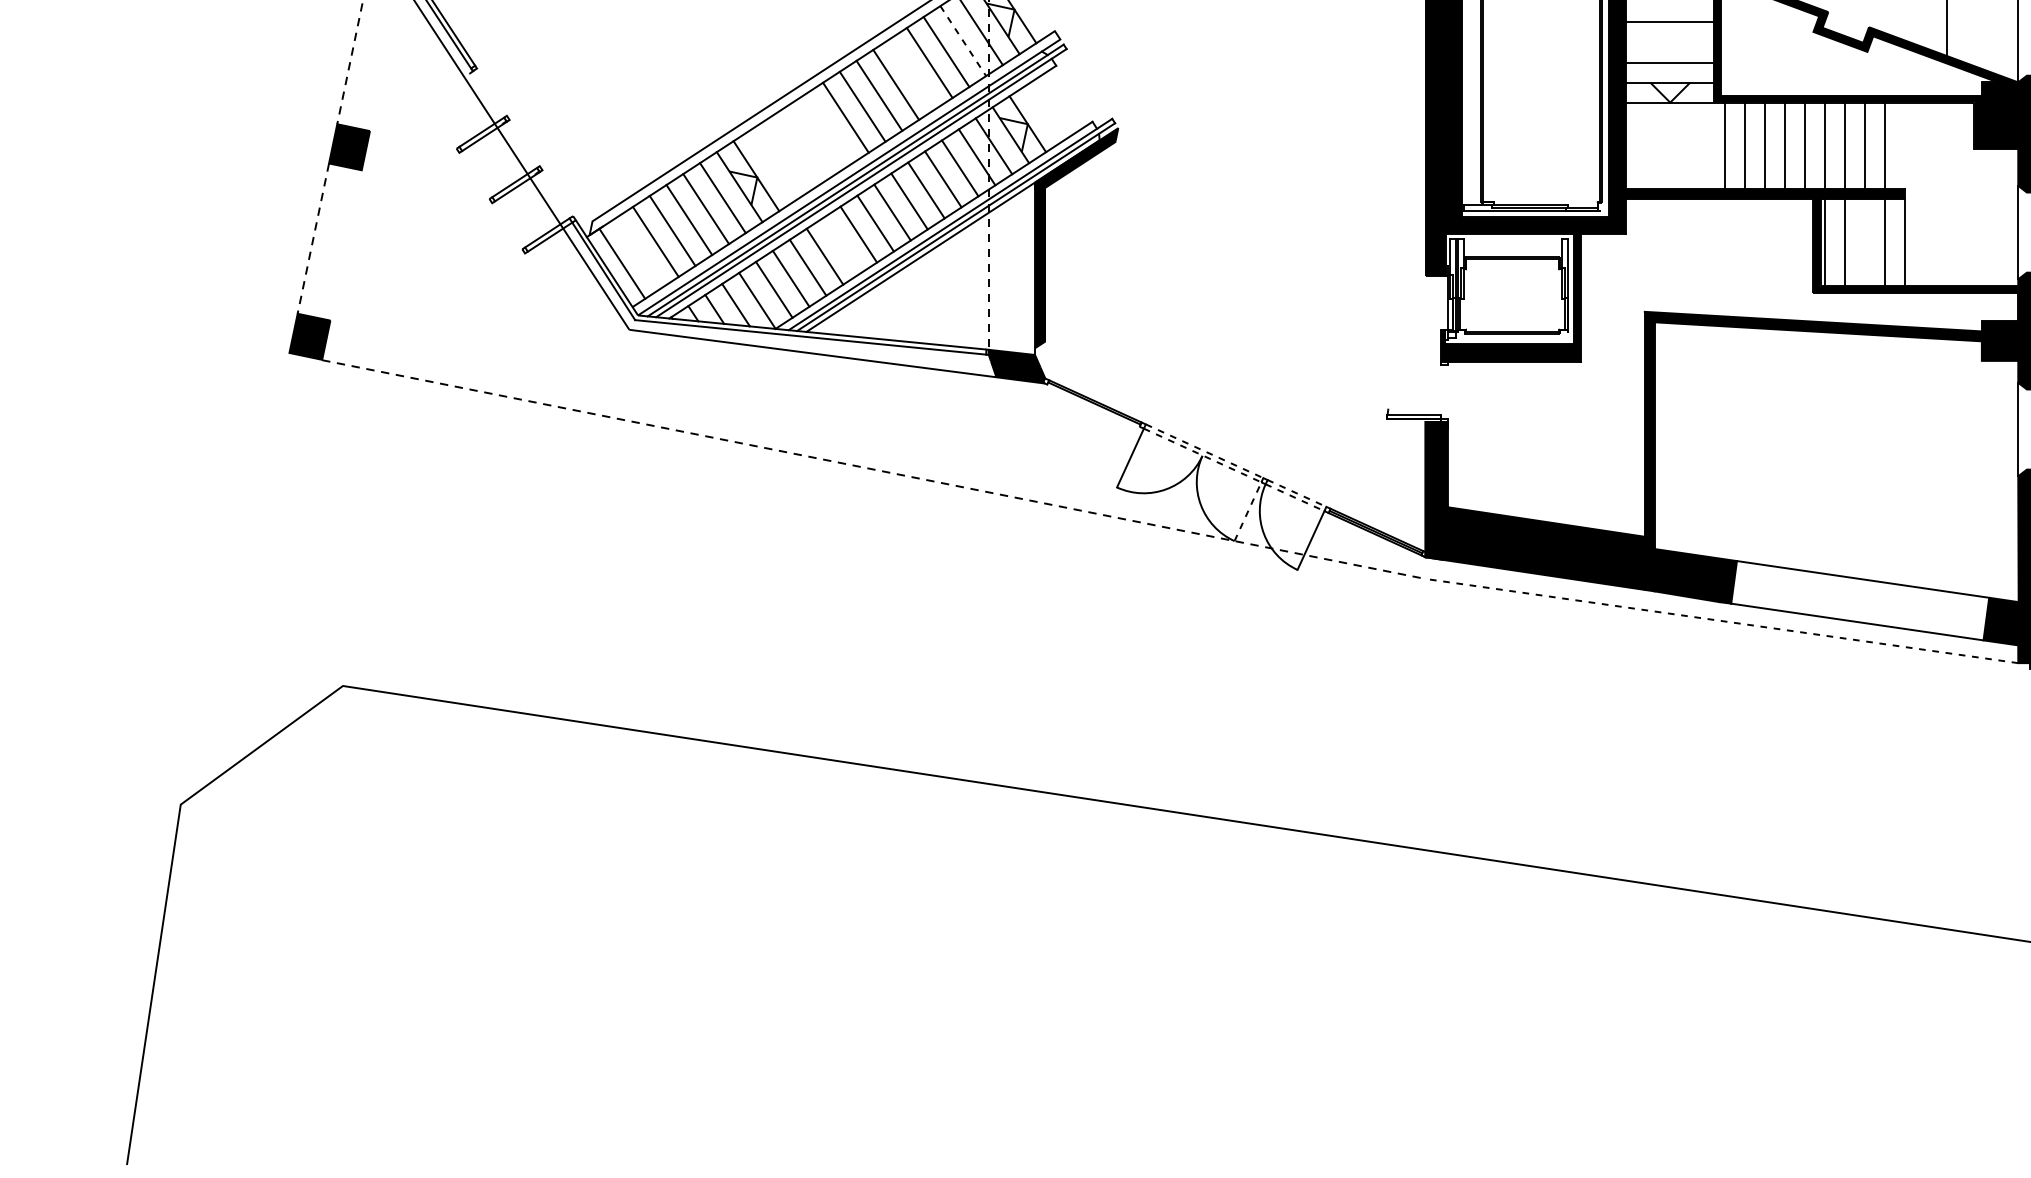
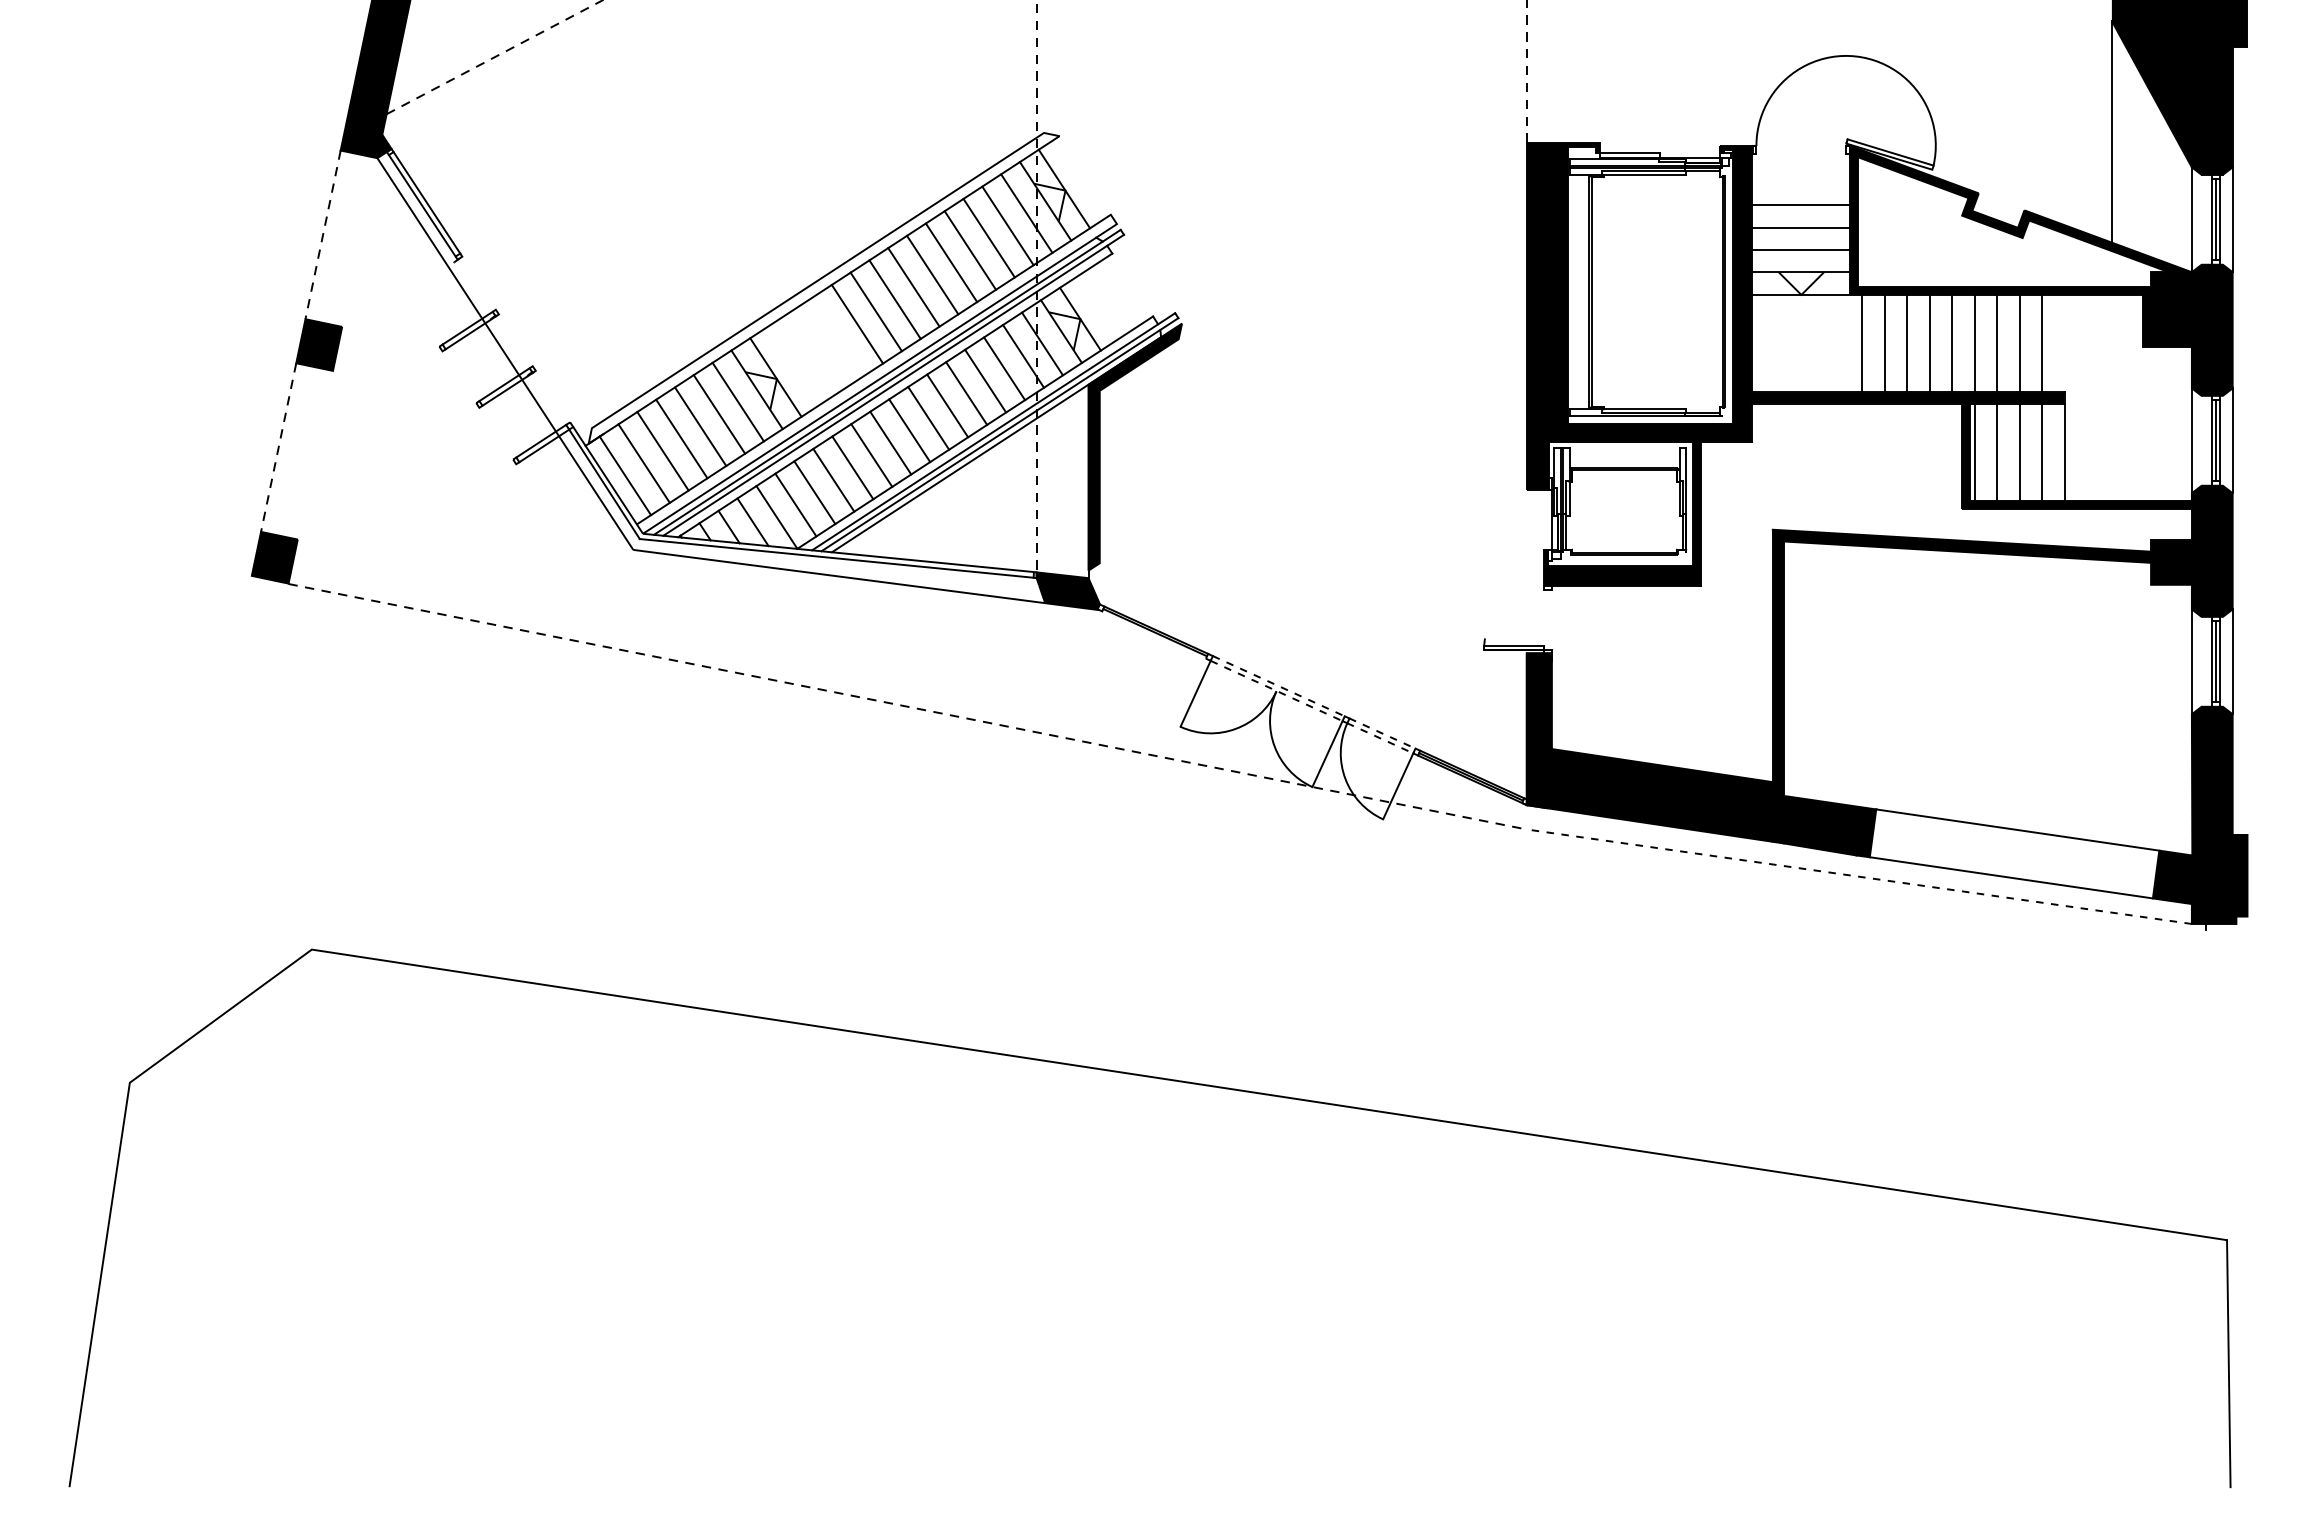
line: (963, 40) -> (1008, 225), dashed -> solid
line: (1669, 42) -> (1800, 227), added
line: (912, 73) -> (951, 262), added
line: (829, 128) -> (857, 323), added
line: (1864, 242) -> (2019, 451), added
line: (841, 245) -> (871, 455), added
line: (638, 252) -> (643, 463), added
line: (1247, 511) -> (1327, 753), dashed -> solid

